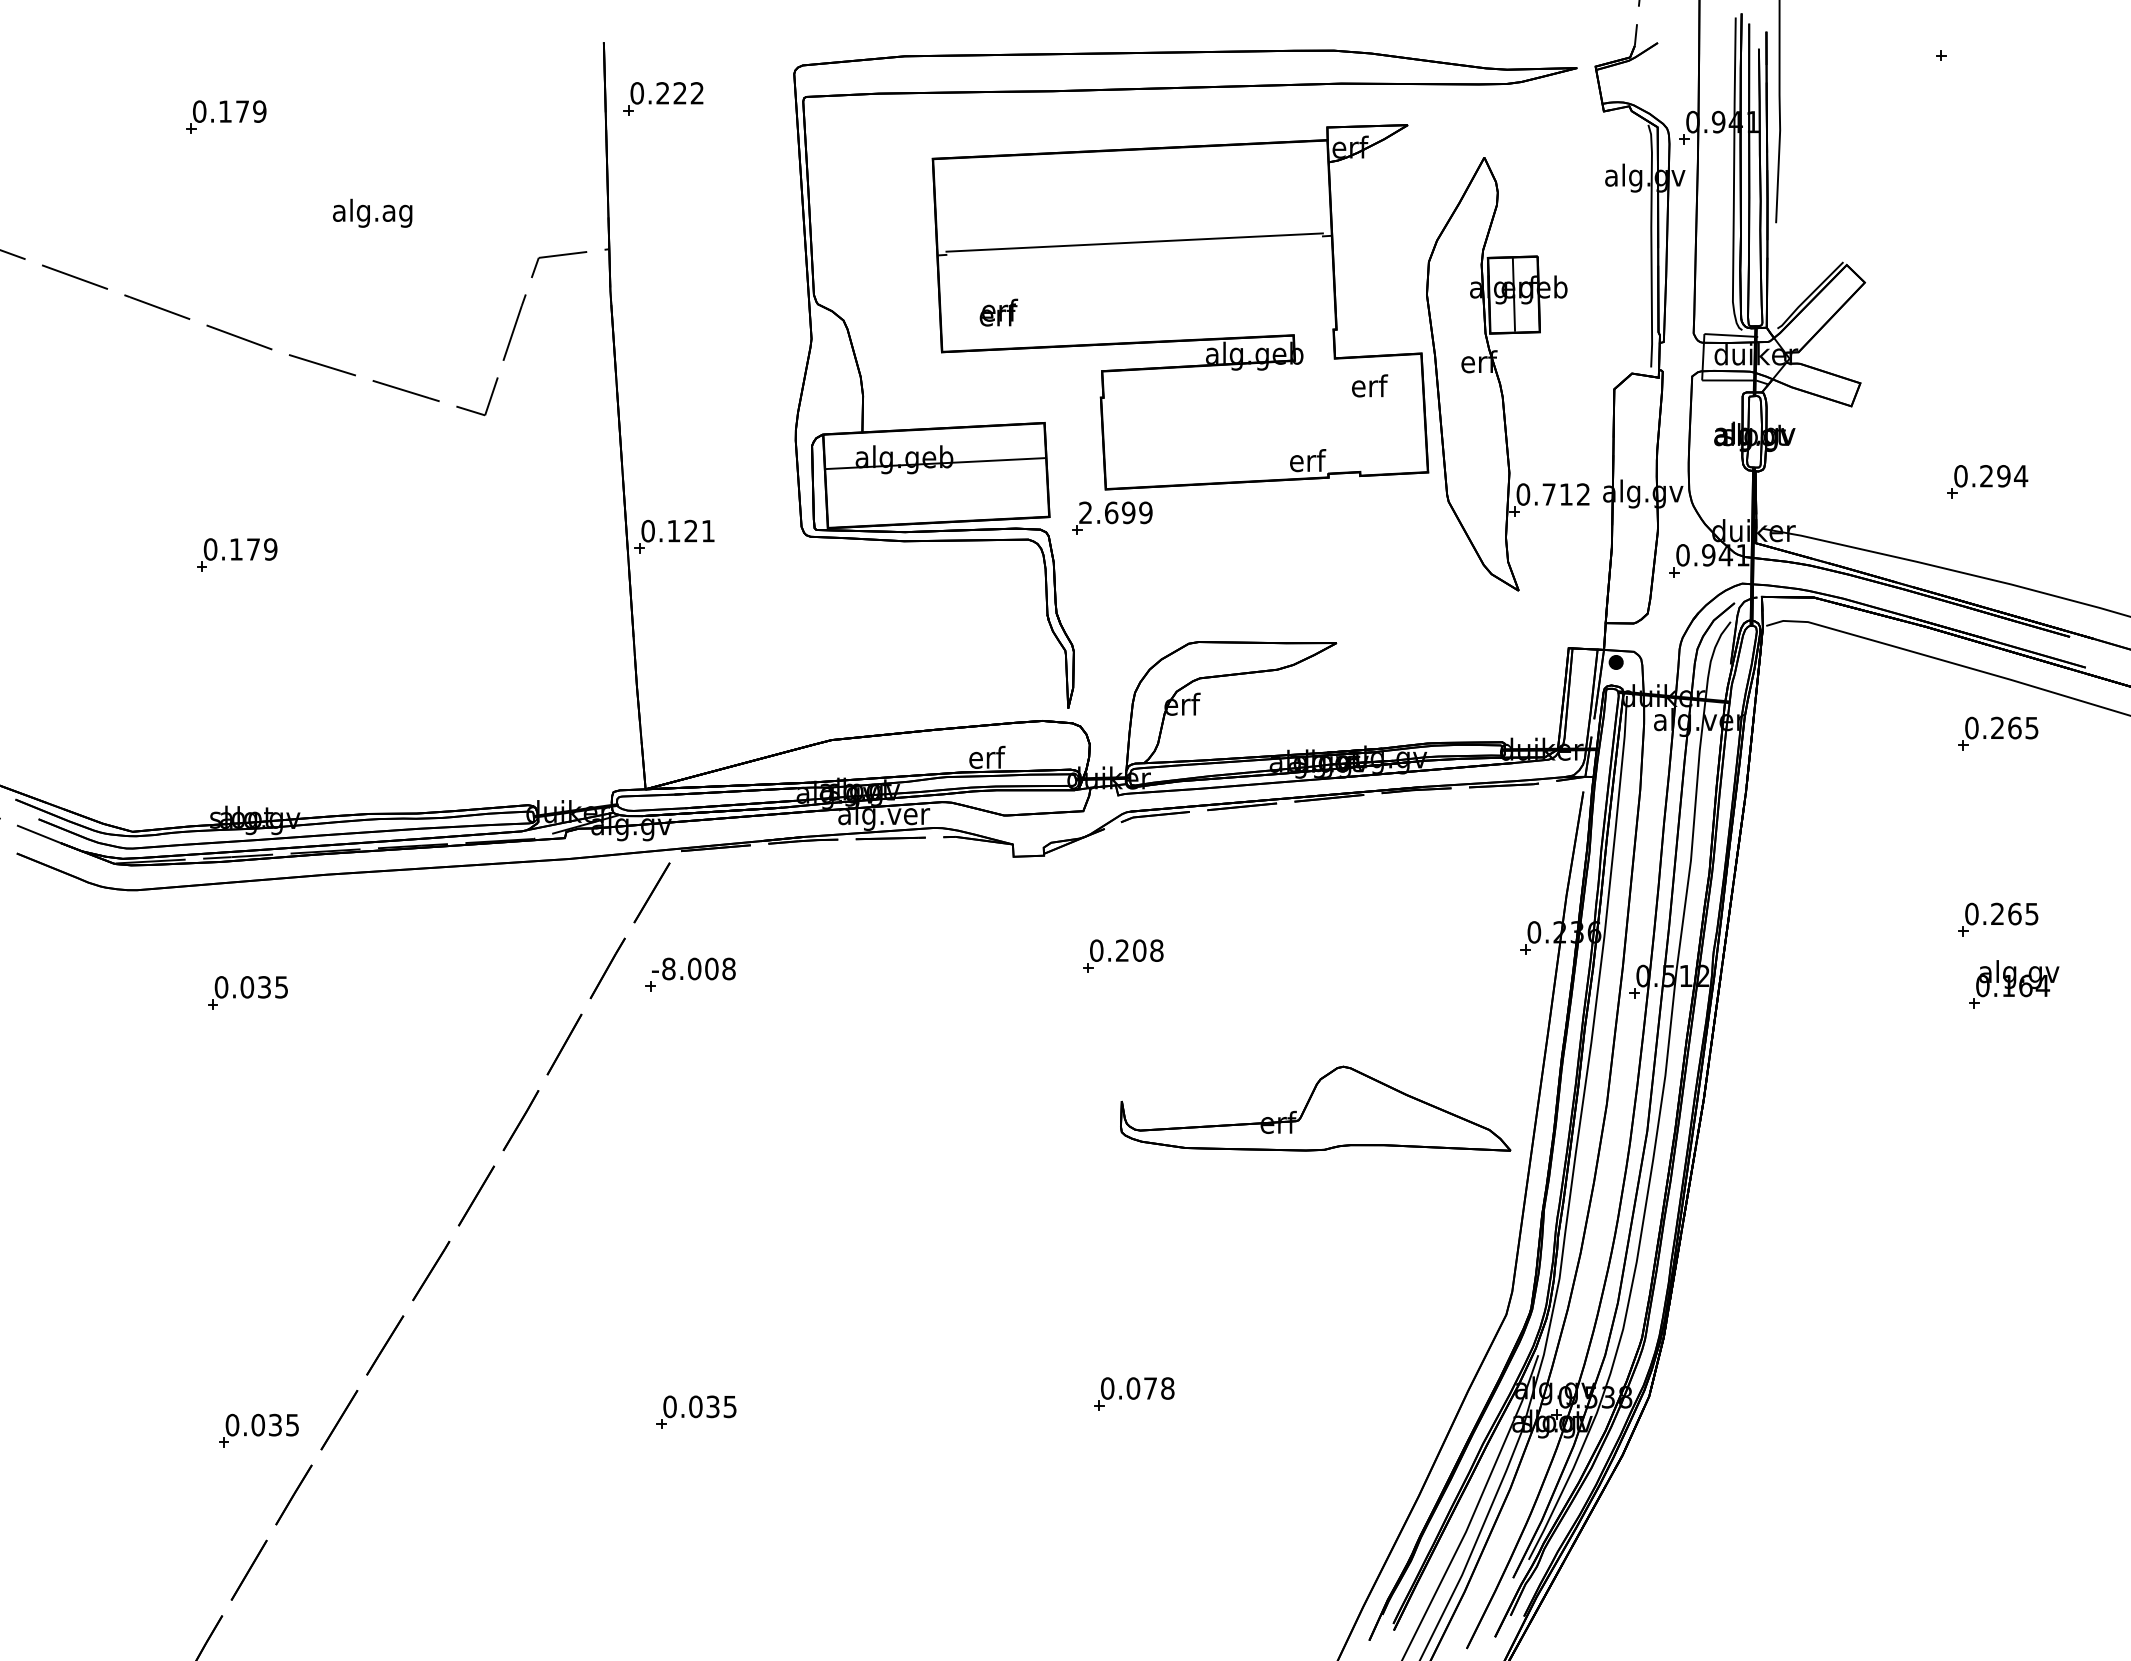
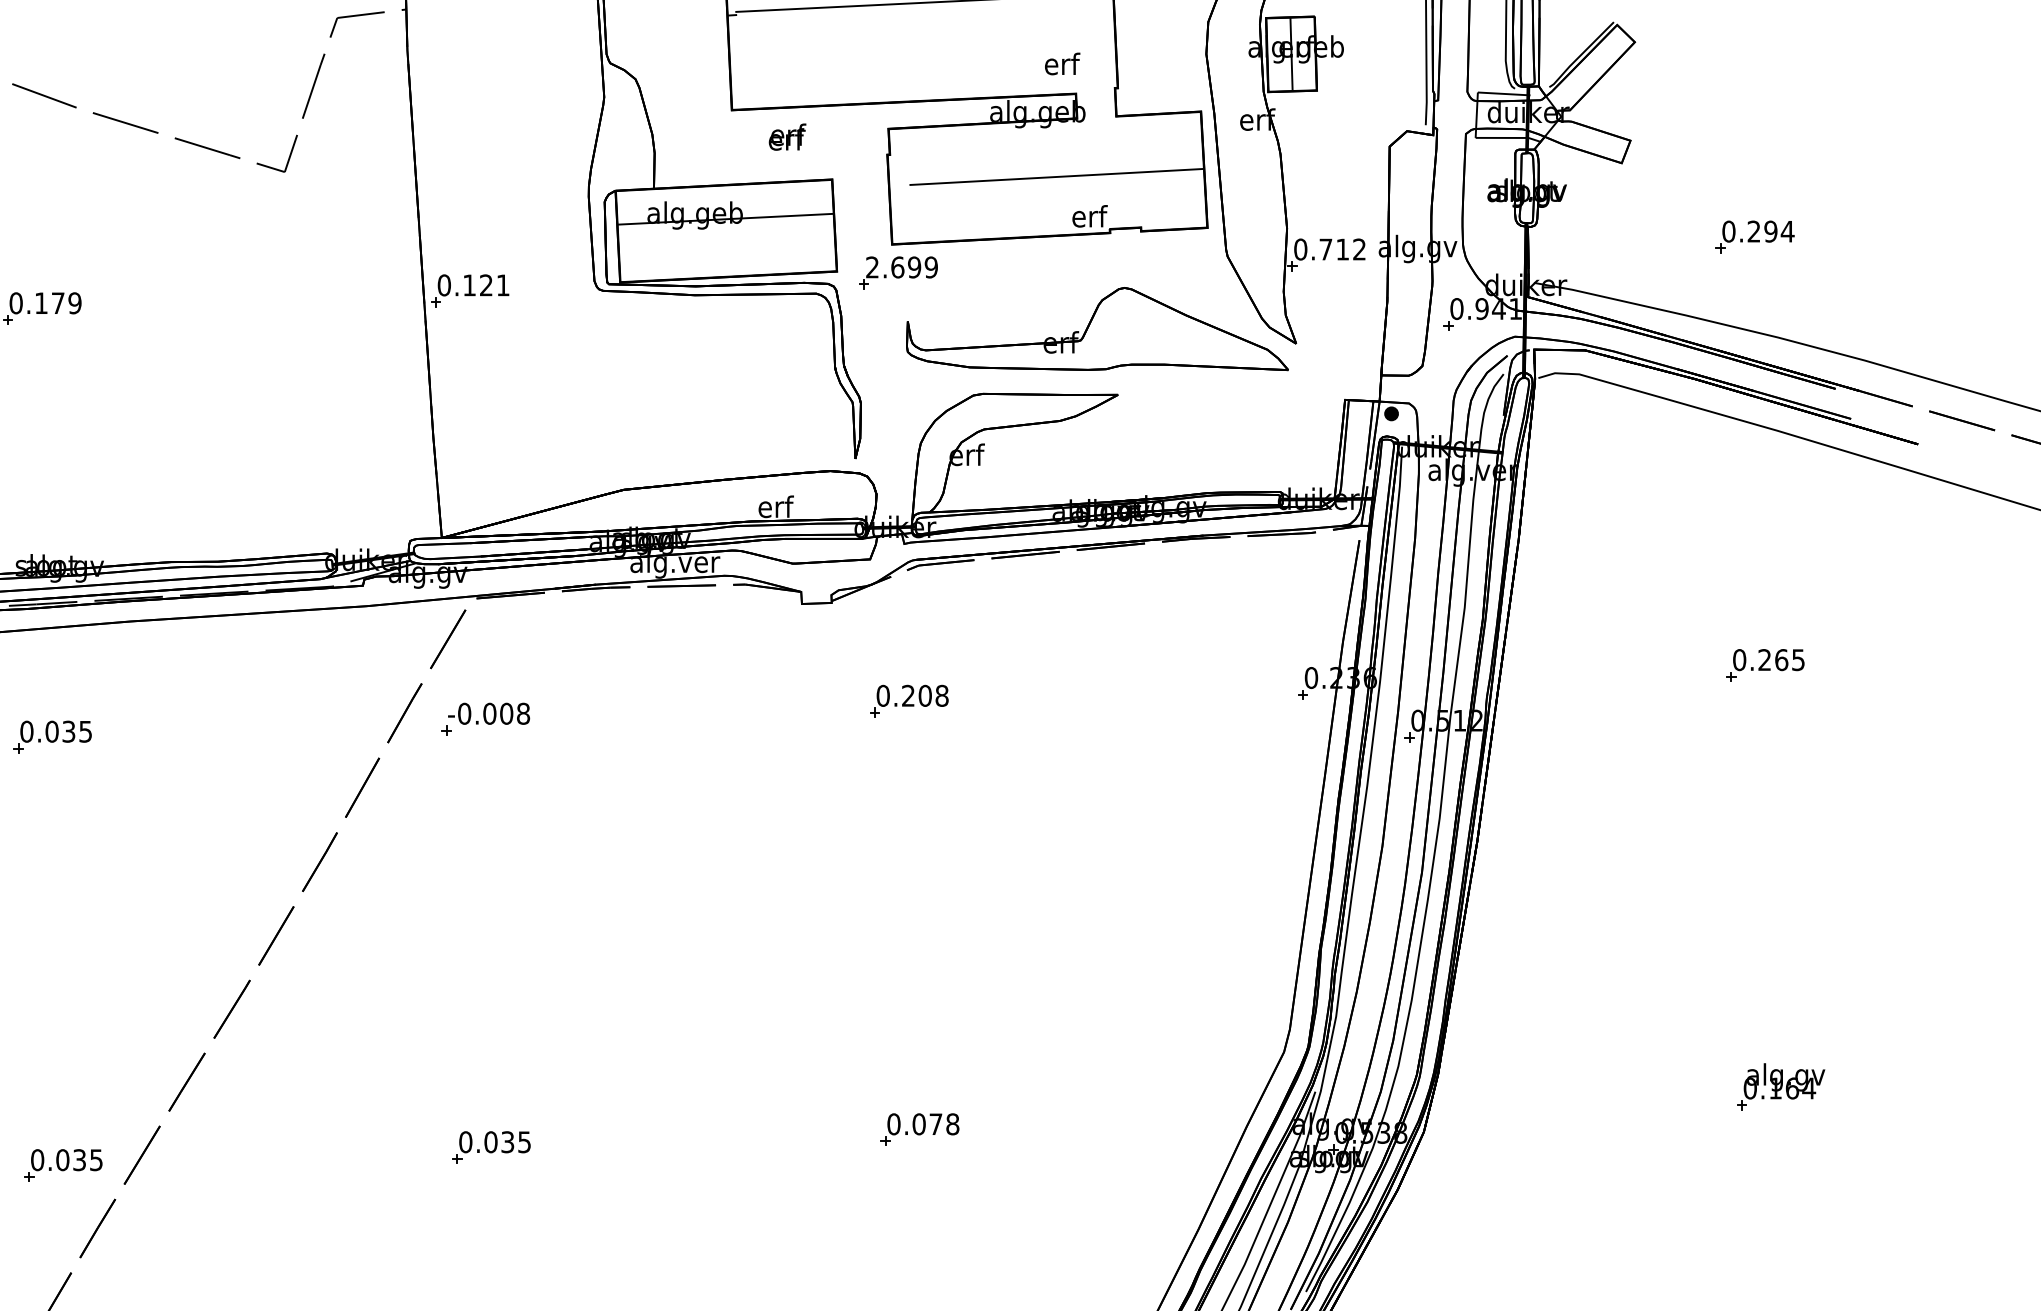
text: (998, 312) -> (787, 136), moved
text: (1370, 385) -> (1063, 63), moved
line: (1273, 420) -> (1056, 177), added
part: (1998, 733) -> (1765, 483), removed
text: (668, 968) -> (464, 713), -8.008 -> -0.008
part: (2014, 984) -> (1781, 1087), moved
part: (1315, 1108) -> (1097, 328), moved

